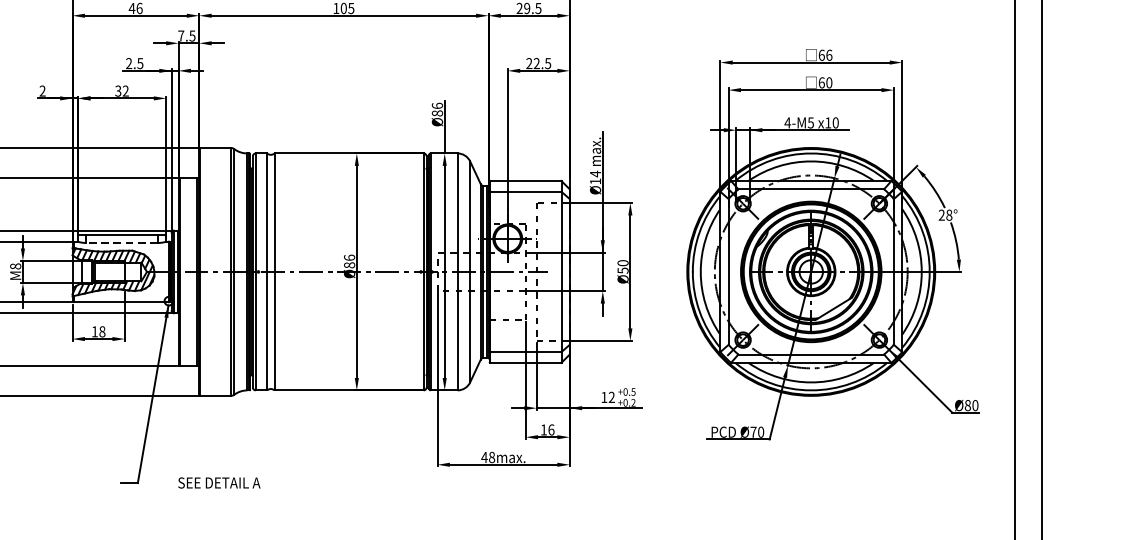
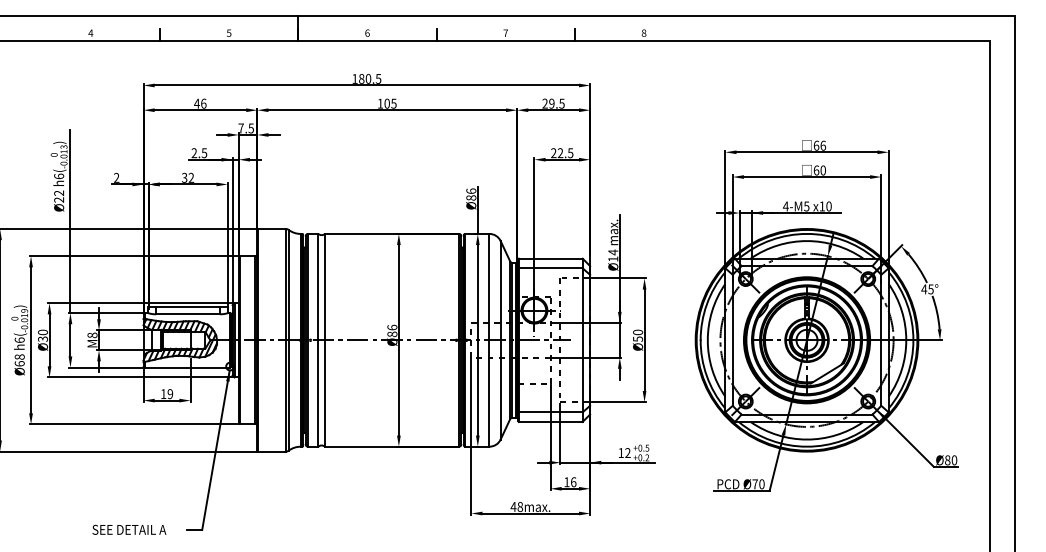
text: (945, 215) -> (927, 289), 28° -> 45°
line: (121, 243) -> (187, 314), dashed -> solid
text: (102, 332) -> (170, 394), 18 -> 19
text: (219, 482) -> (129, 529), moved

